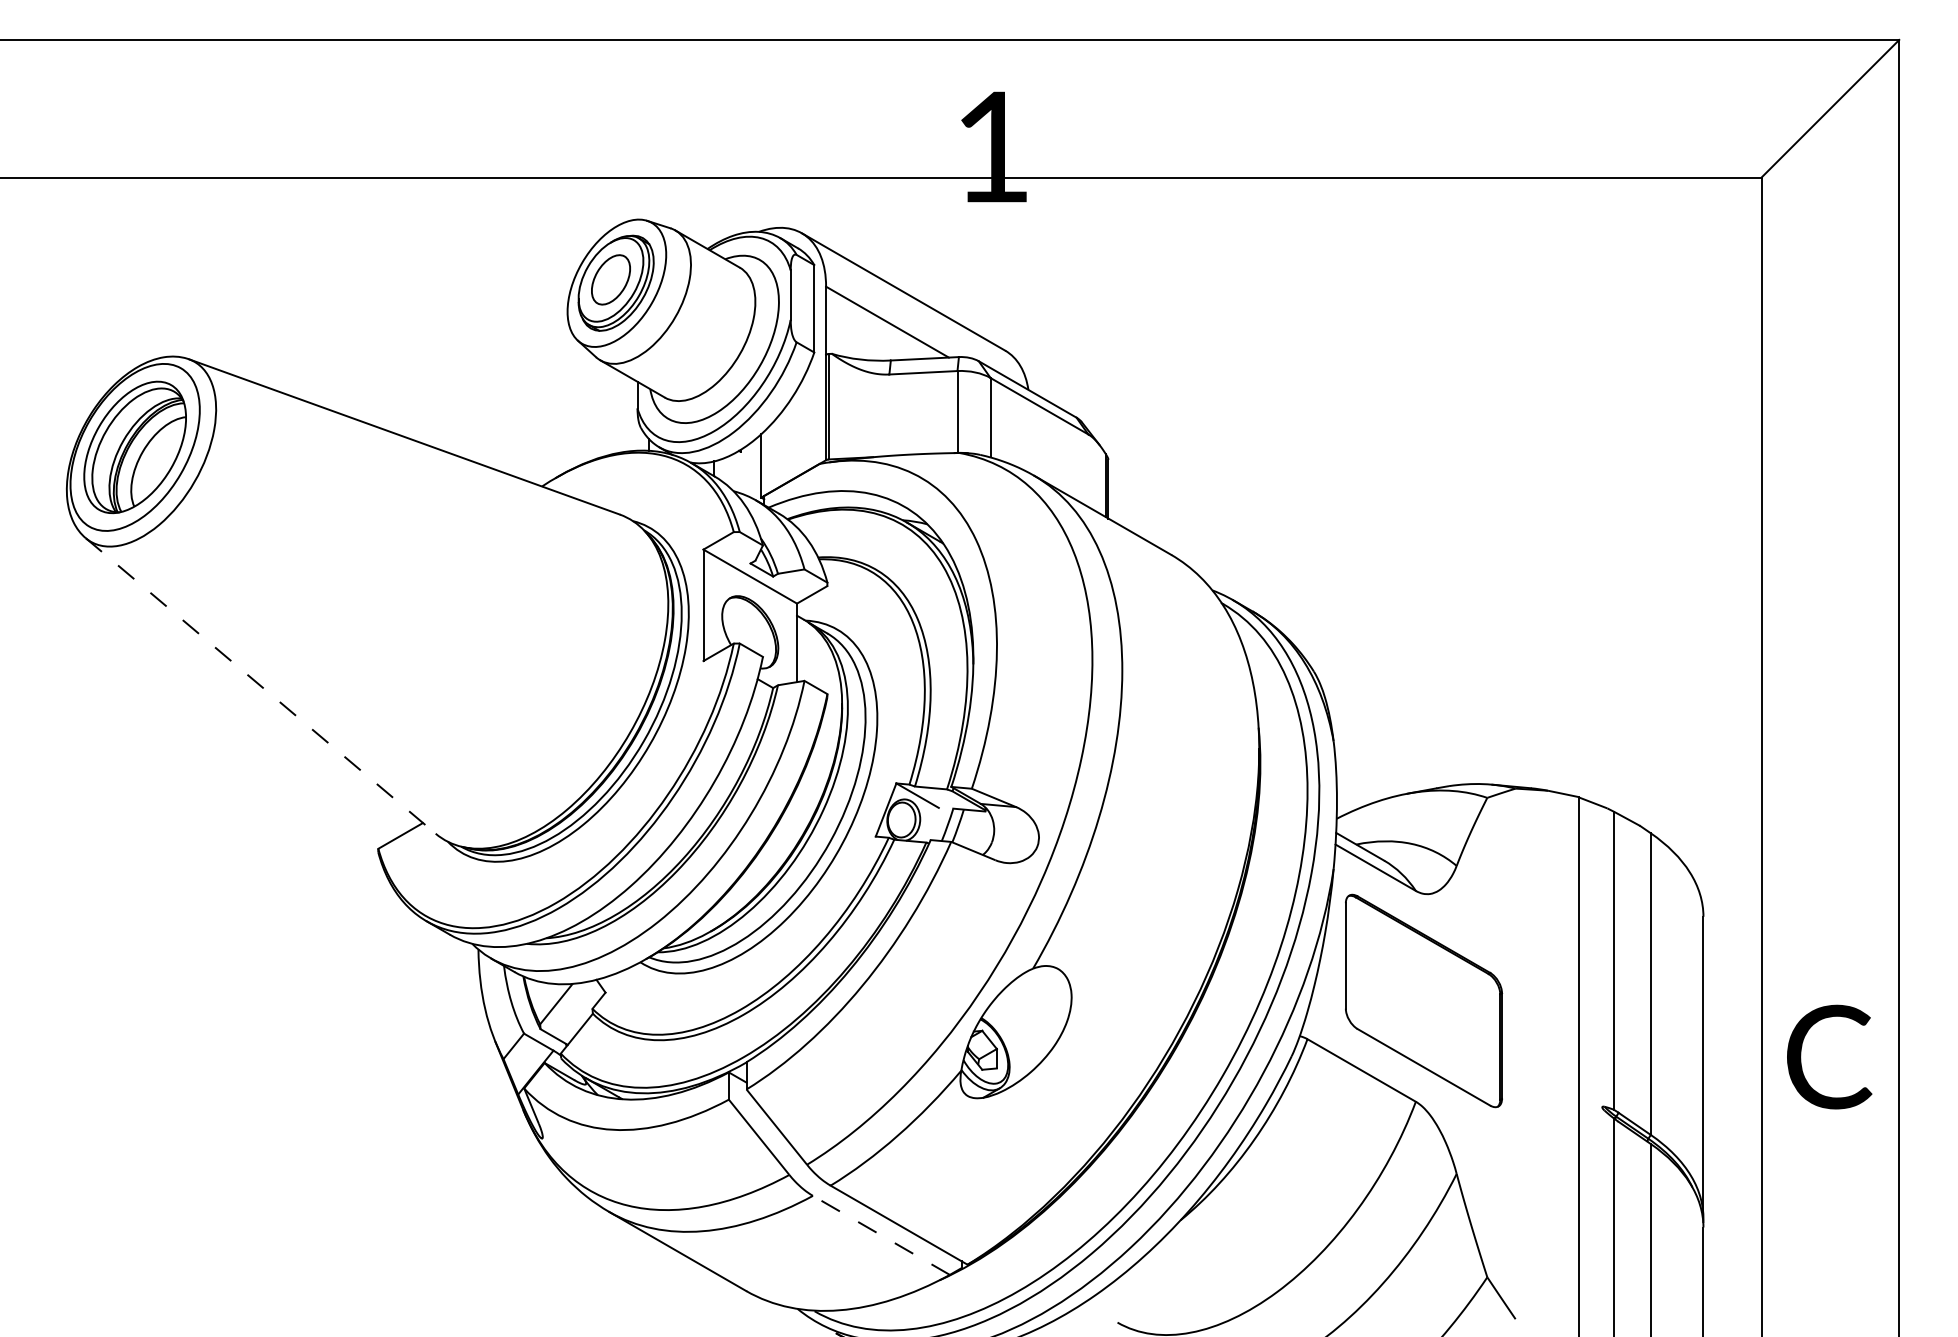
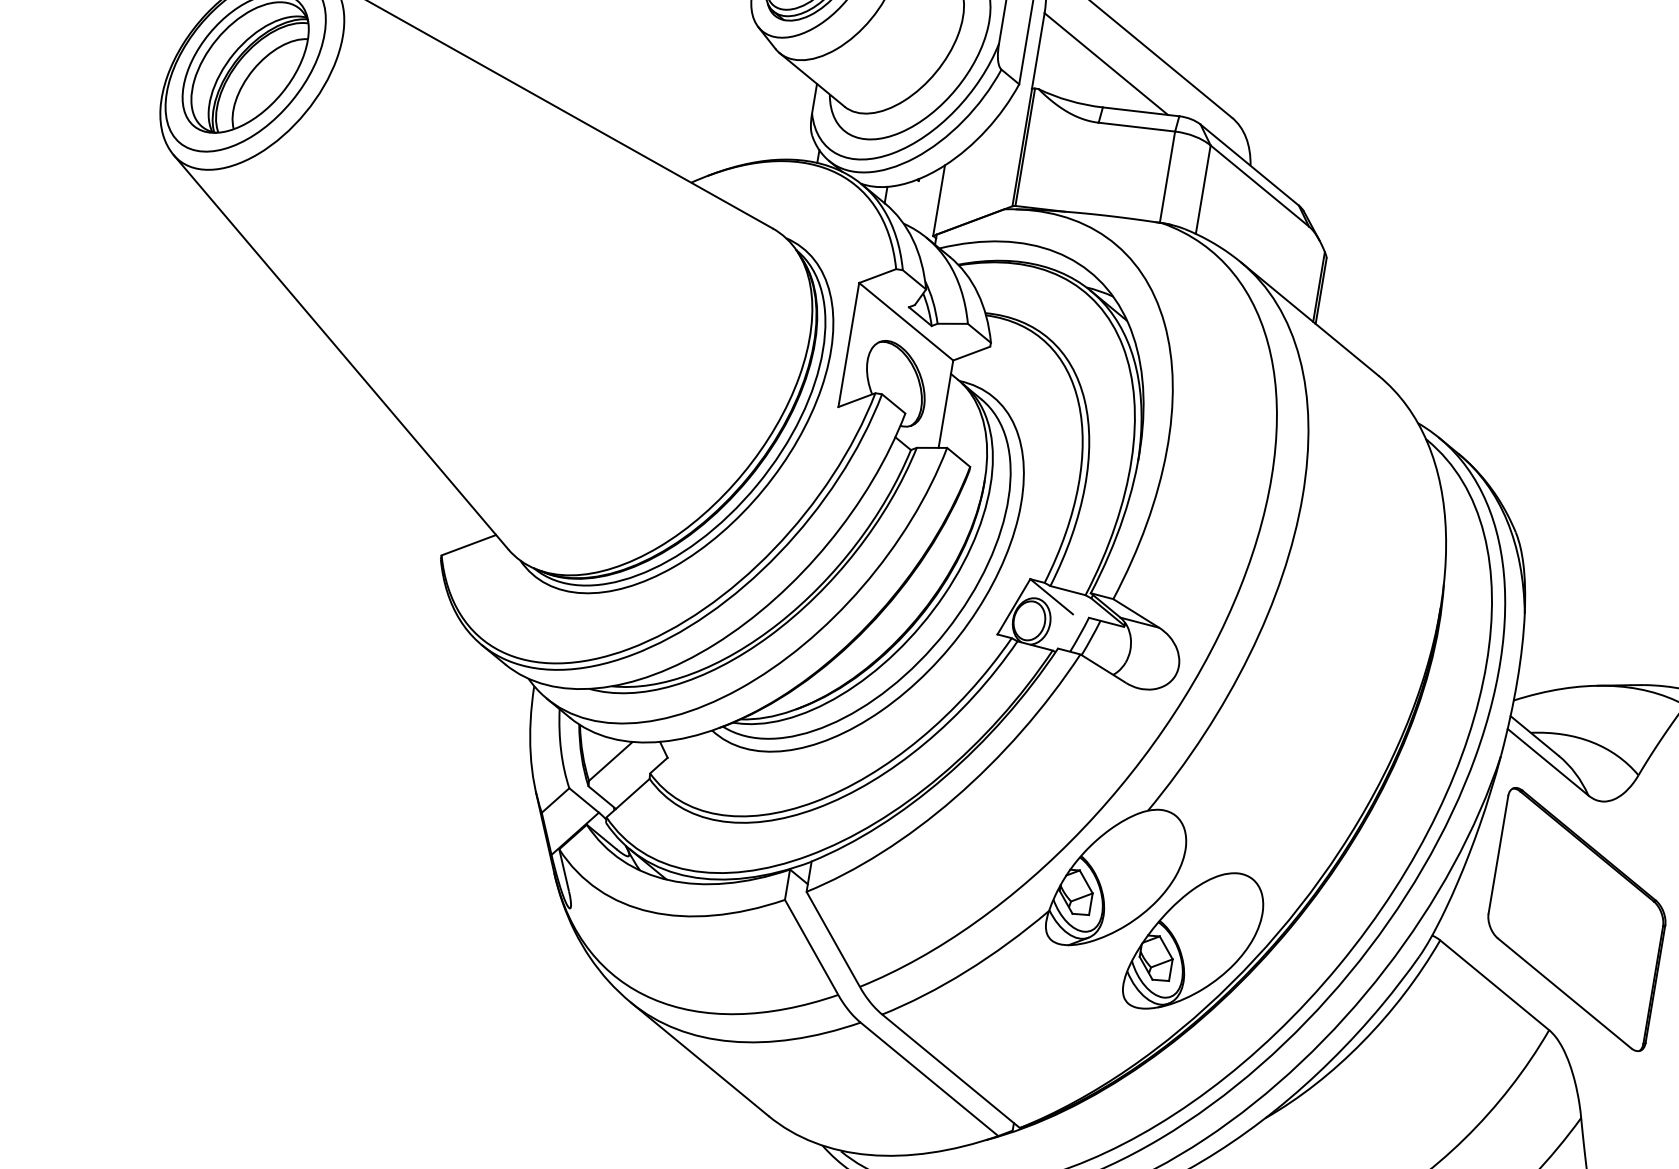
line: (261, 686) -> (341, 353), dashed -> solid
part: (1092, 1076) -> (1193, 941), added
line: (880, 1235) -> (928, 1079), dashed -> solid

